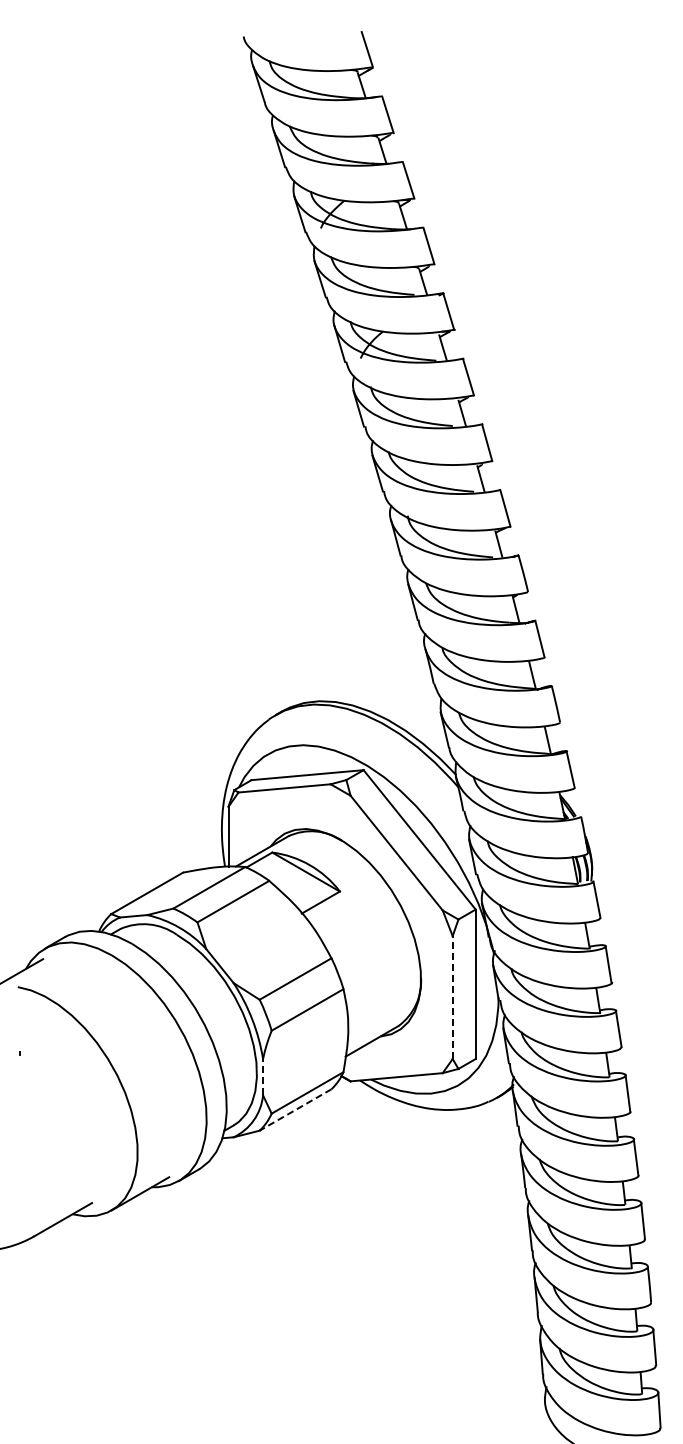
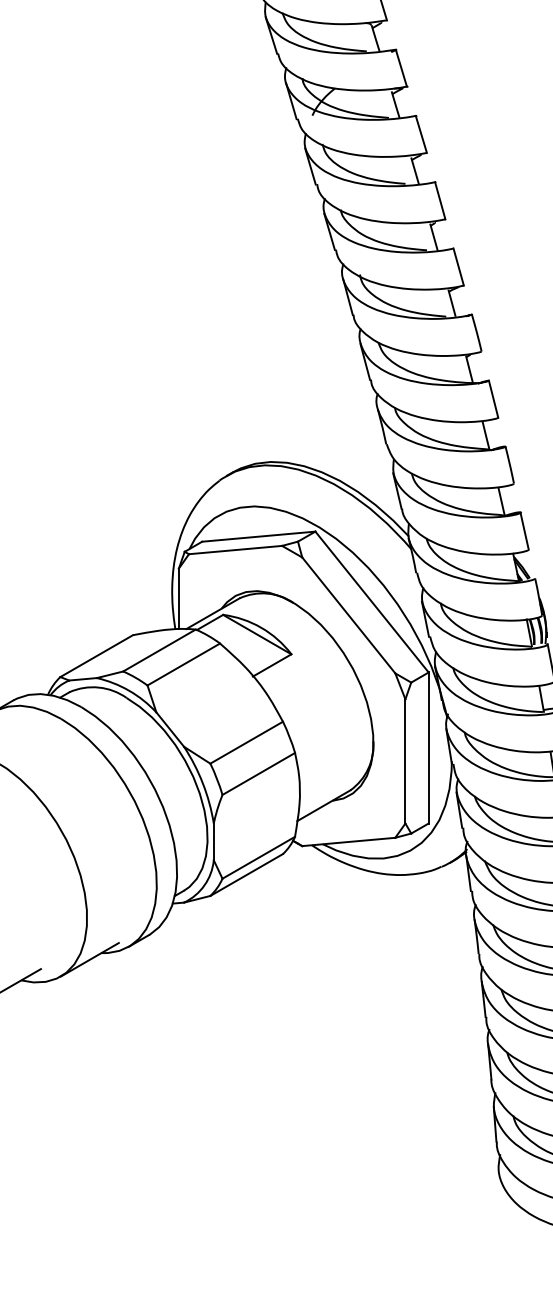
line: (452, 997) -> (405, 761), dashed -> solid
line: (263, 1076) -> (214, 841), dashed -> solid
line: (295, 1110) -> (246, 875), dashed -> solid

